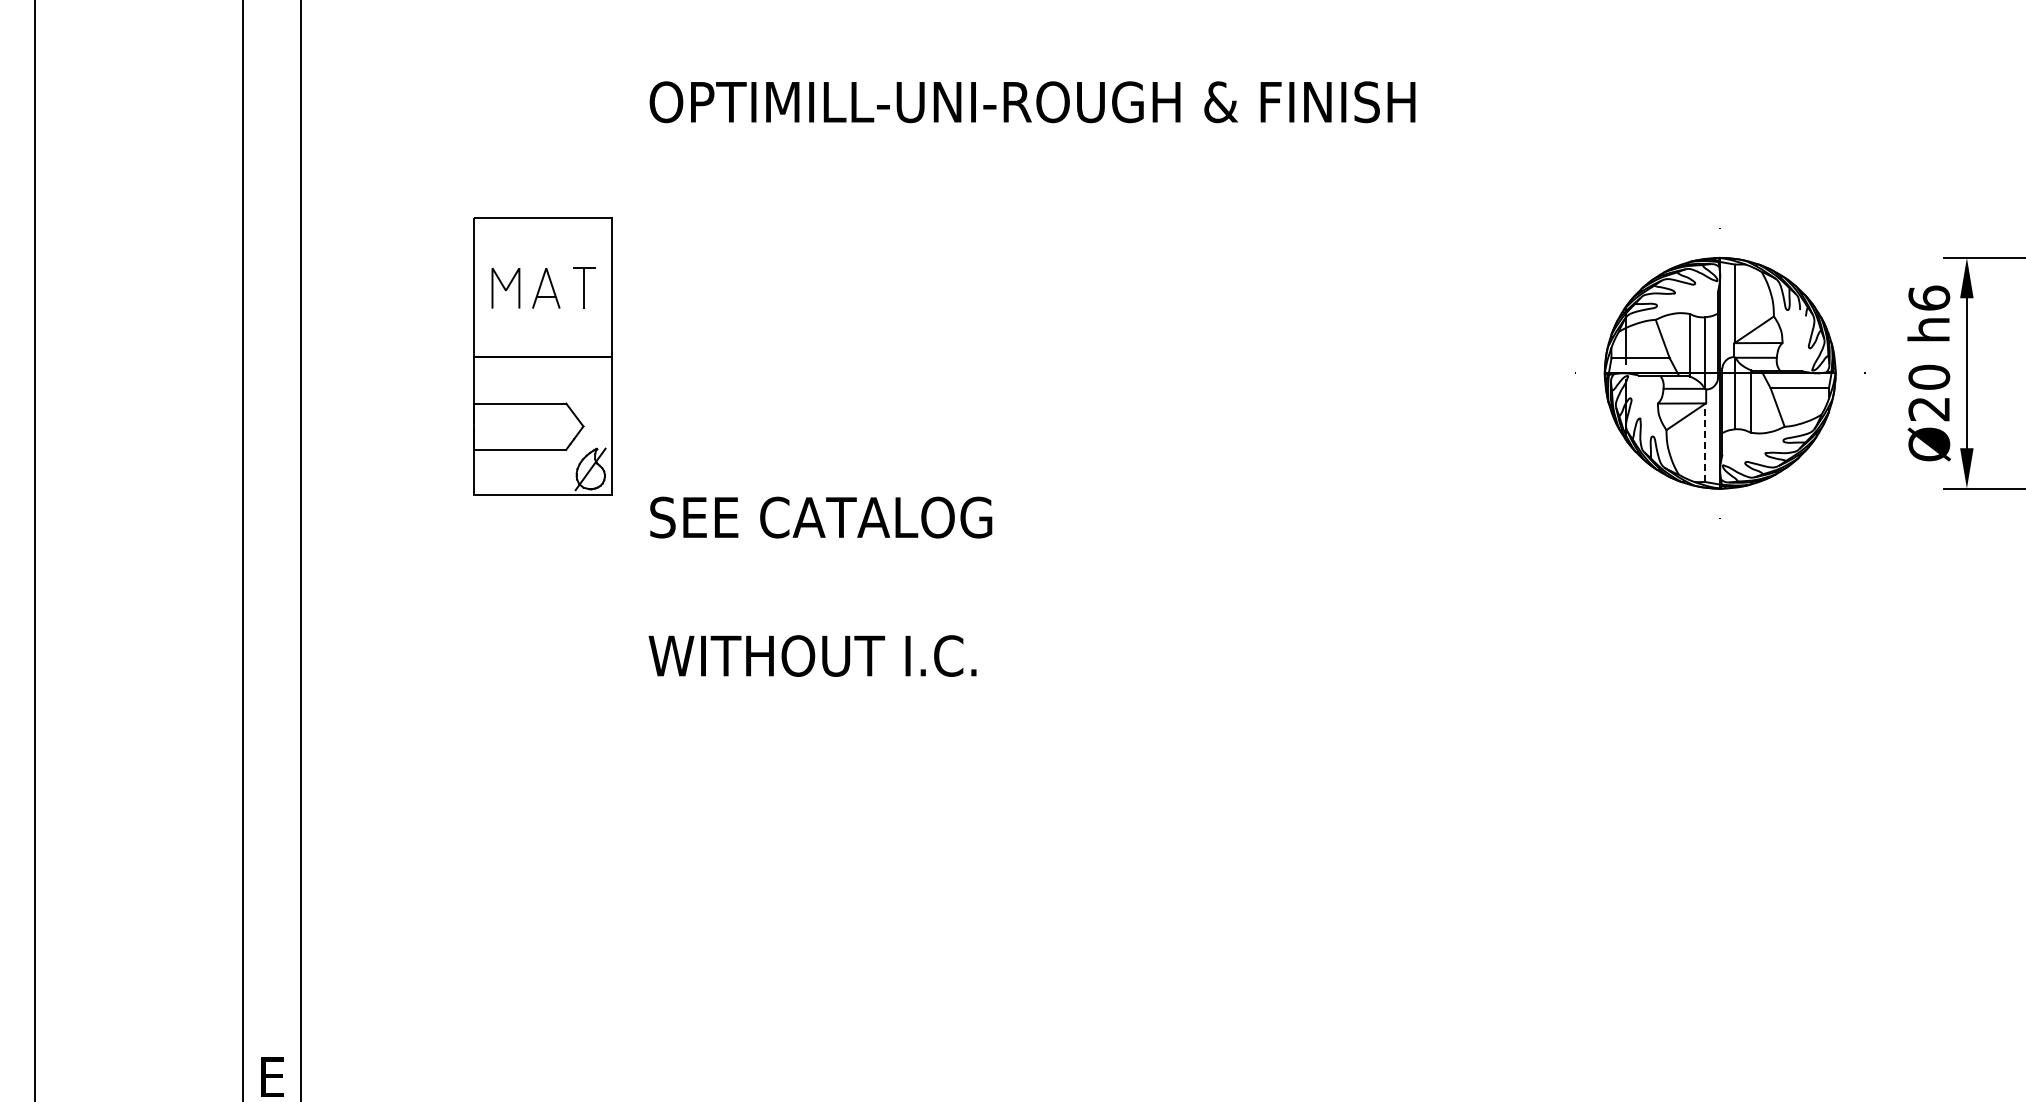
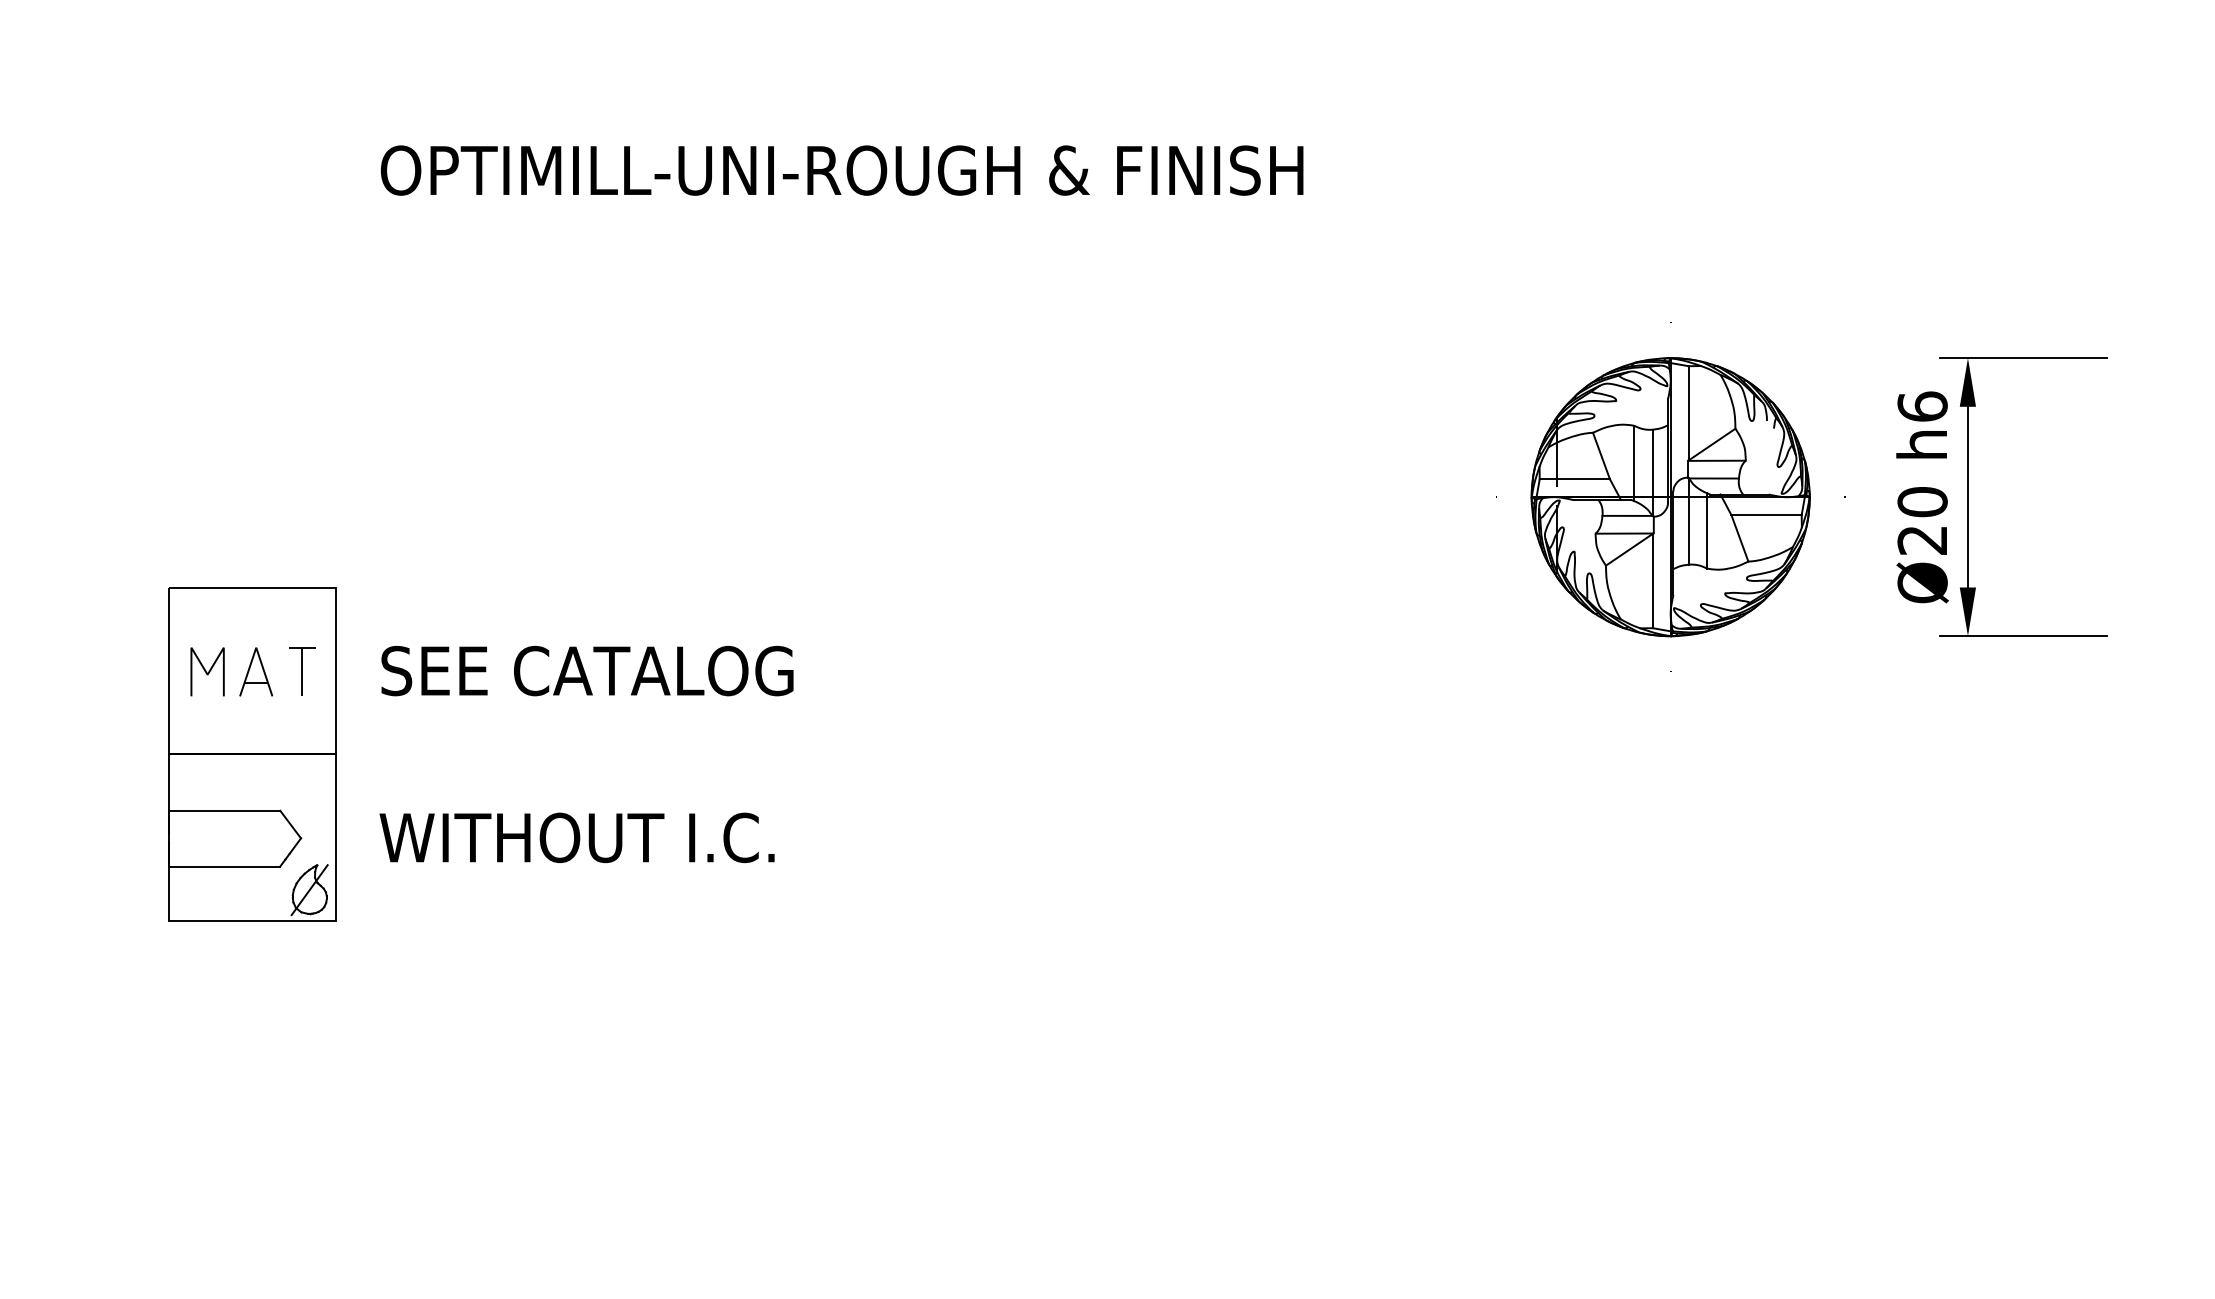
part: (542, 356) -> (251, 754), moved
line: (1705, 442) -> (1652, 580), dashed -> solid

